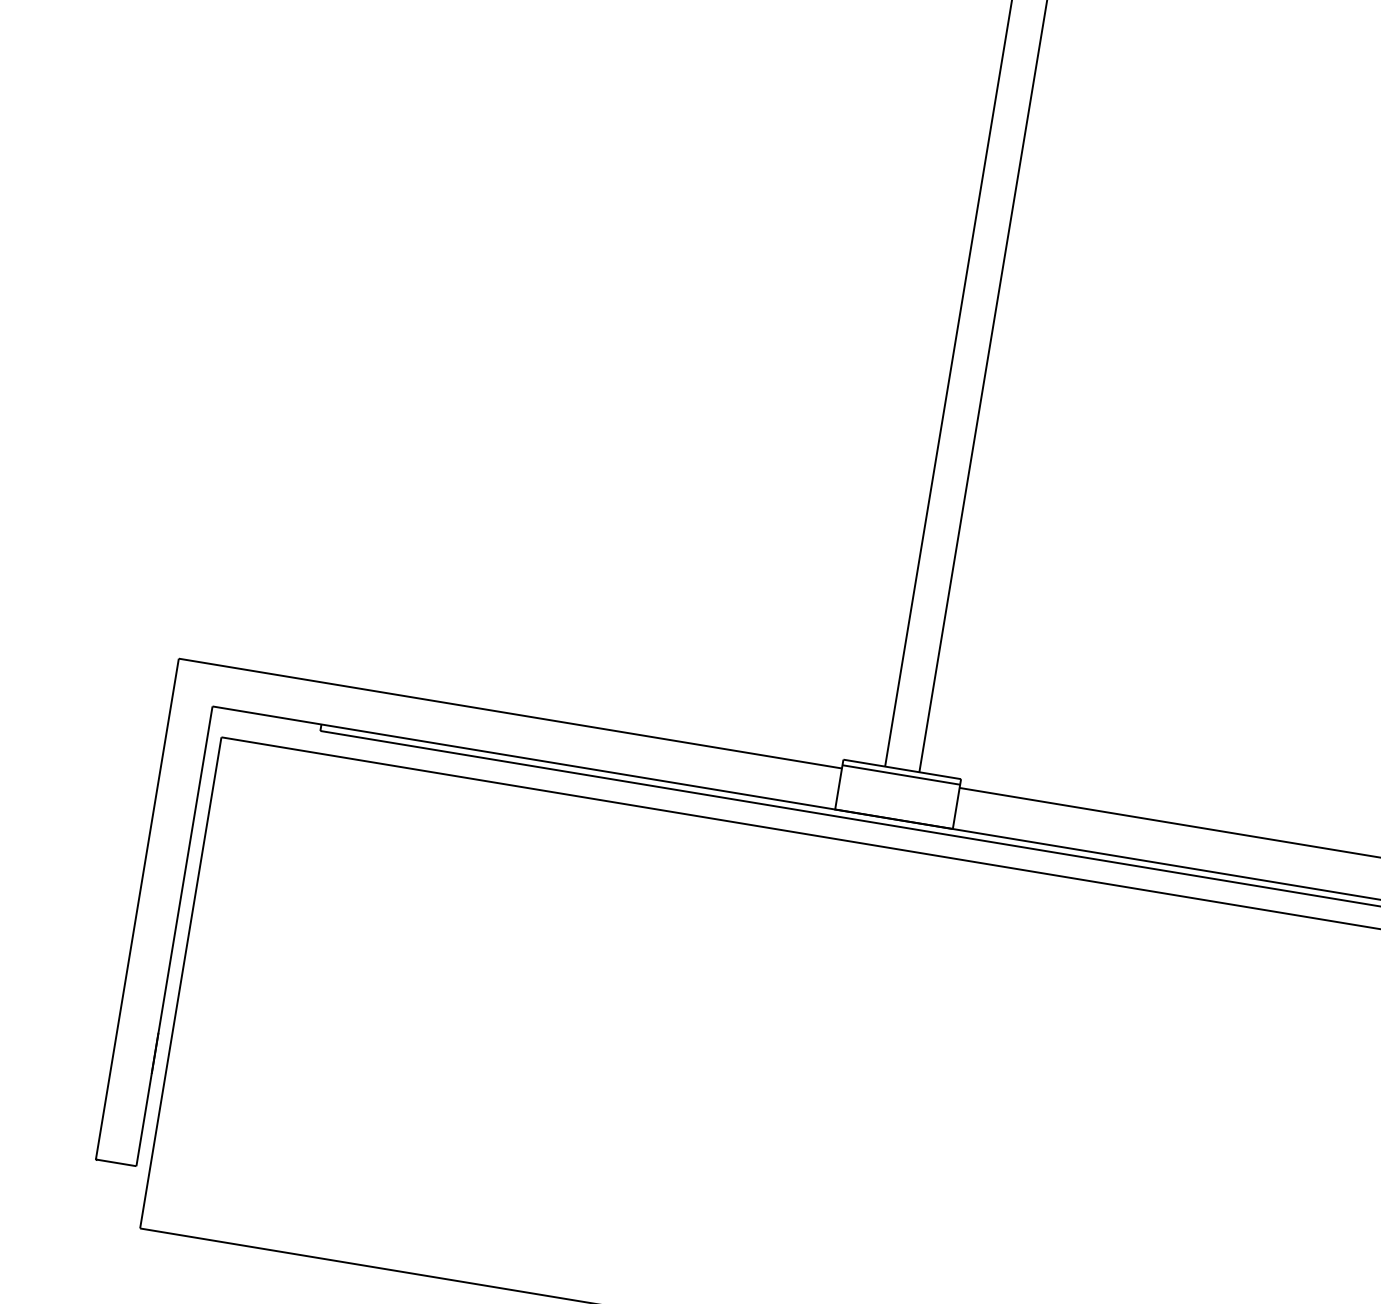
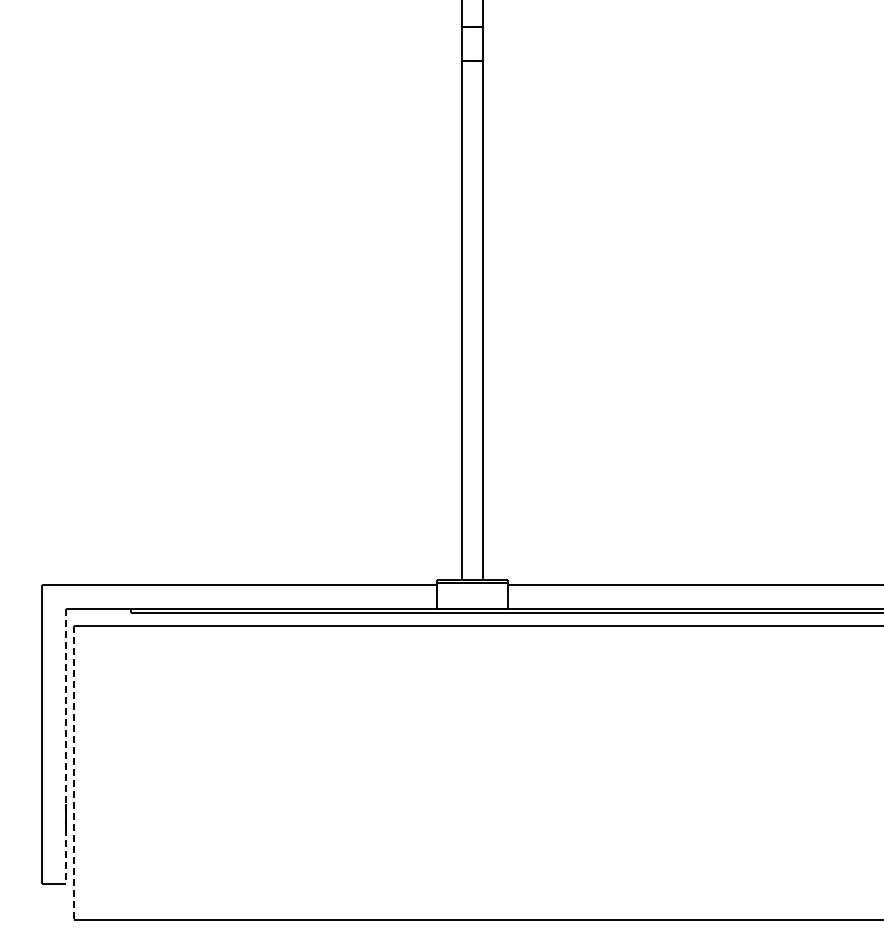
line: (173, 937) -> (65, 747), solid -> dashed
line: (180, 983) -> (73, 773), solid -> dashed

